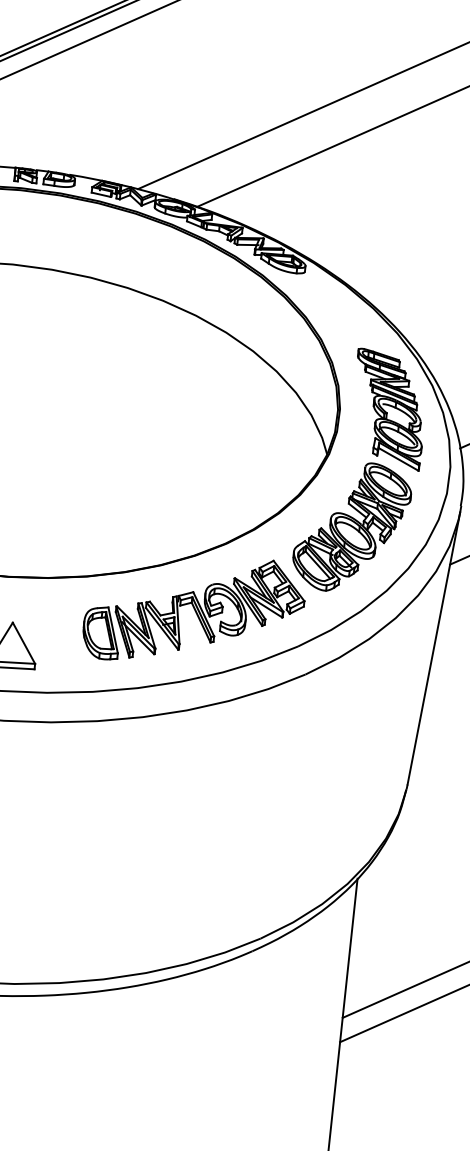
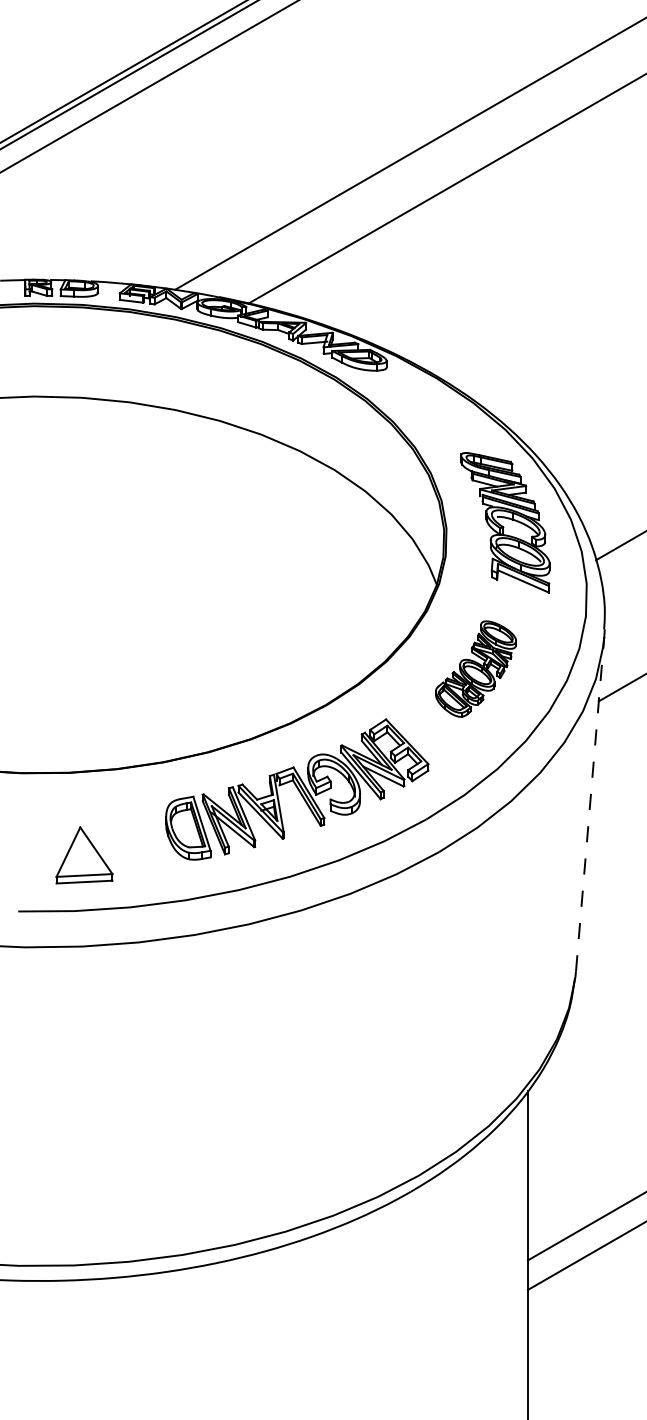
part: (351, 526) -> (475, 668), size x0.6
line: (434, 648) -> (590, 804), solid -> dashed

